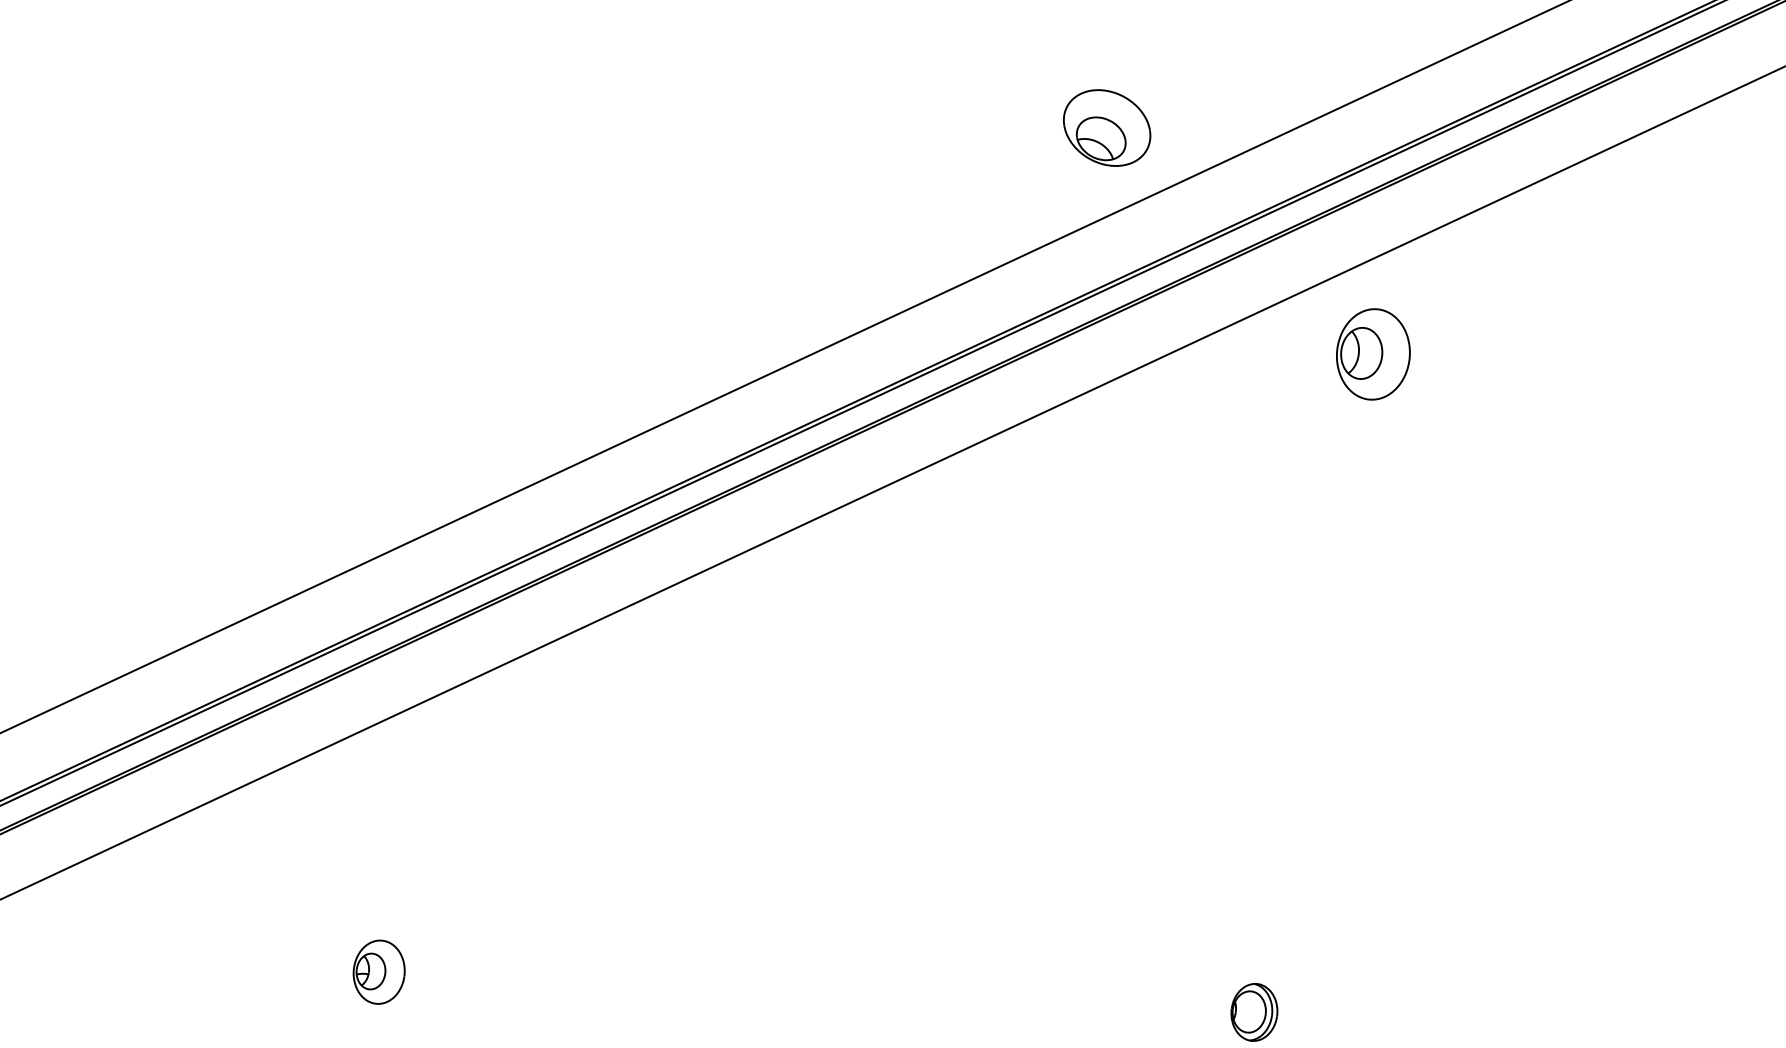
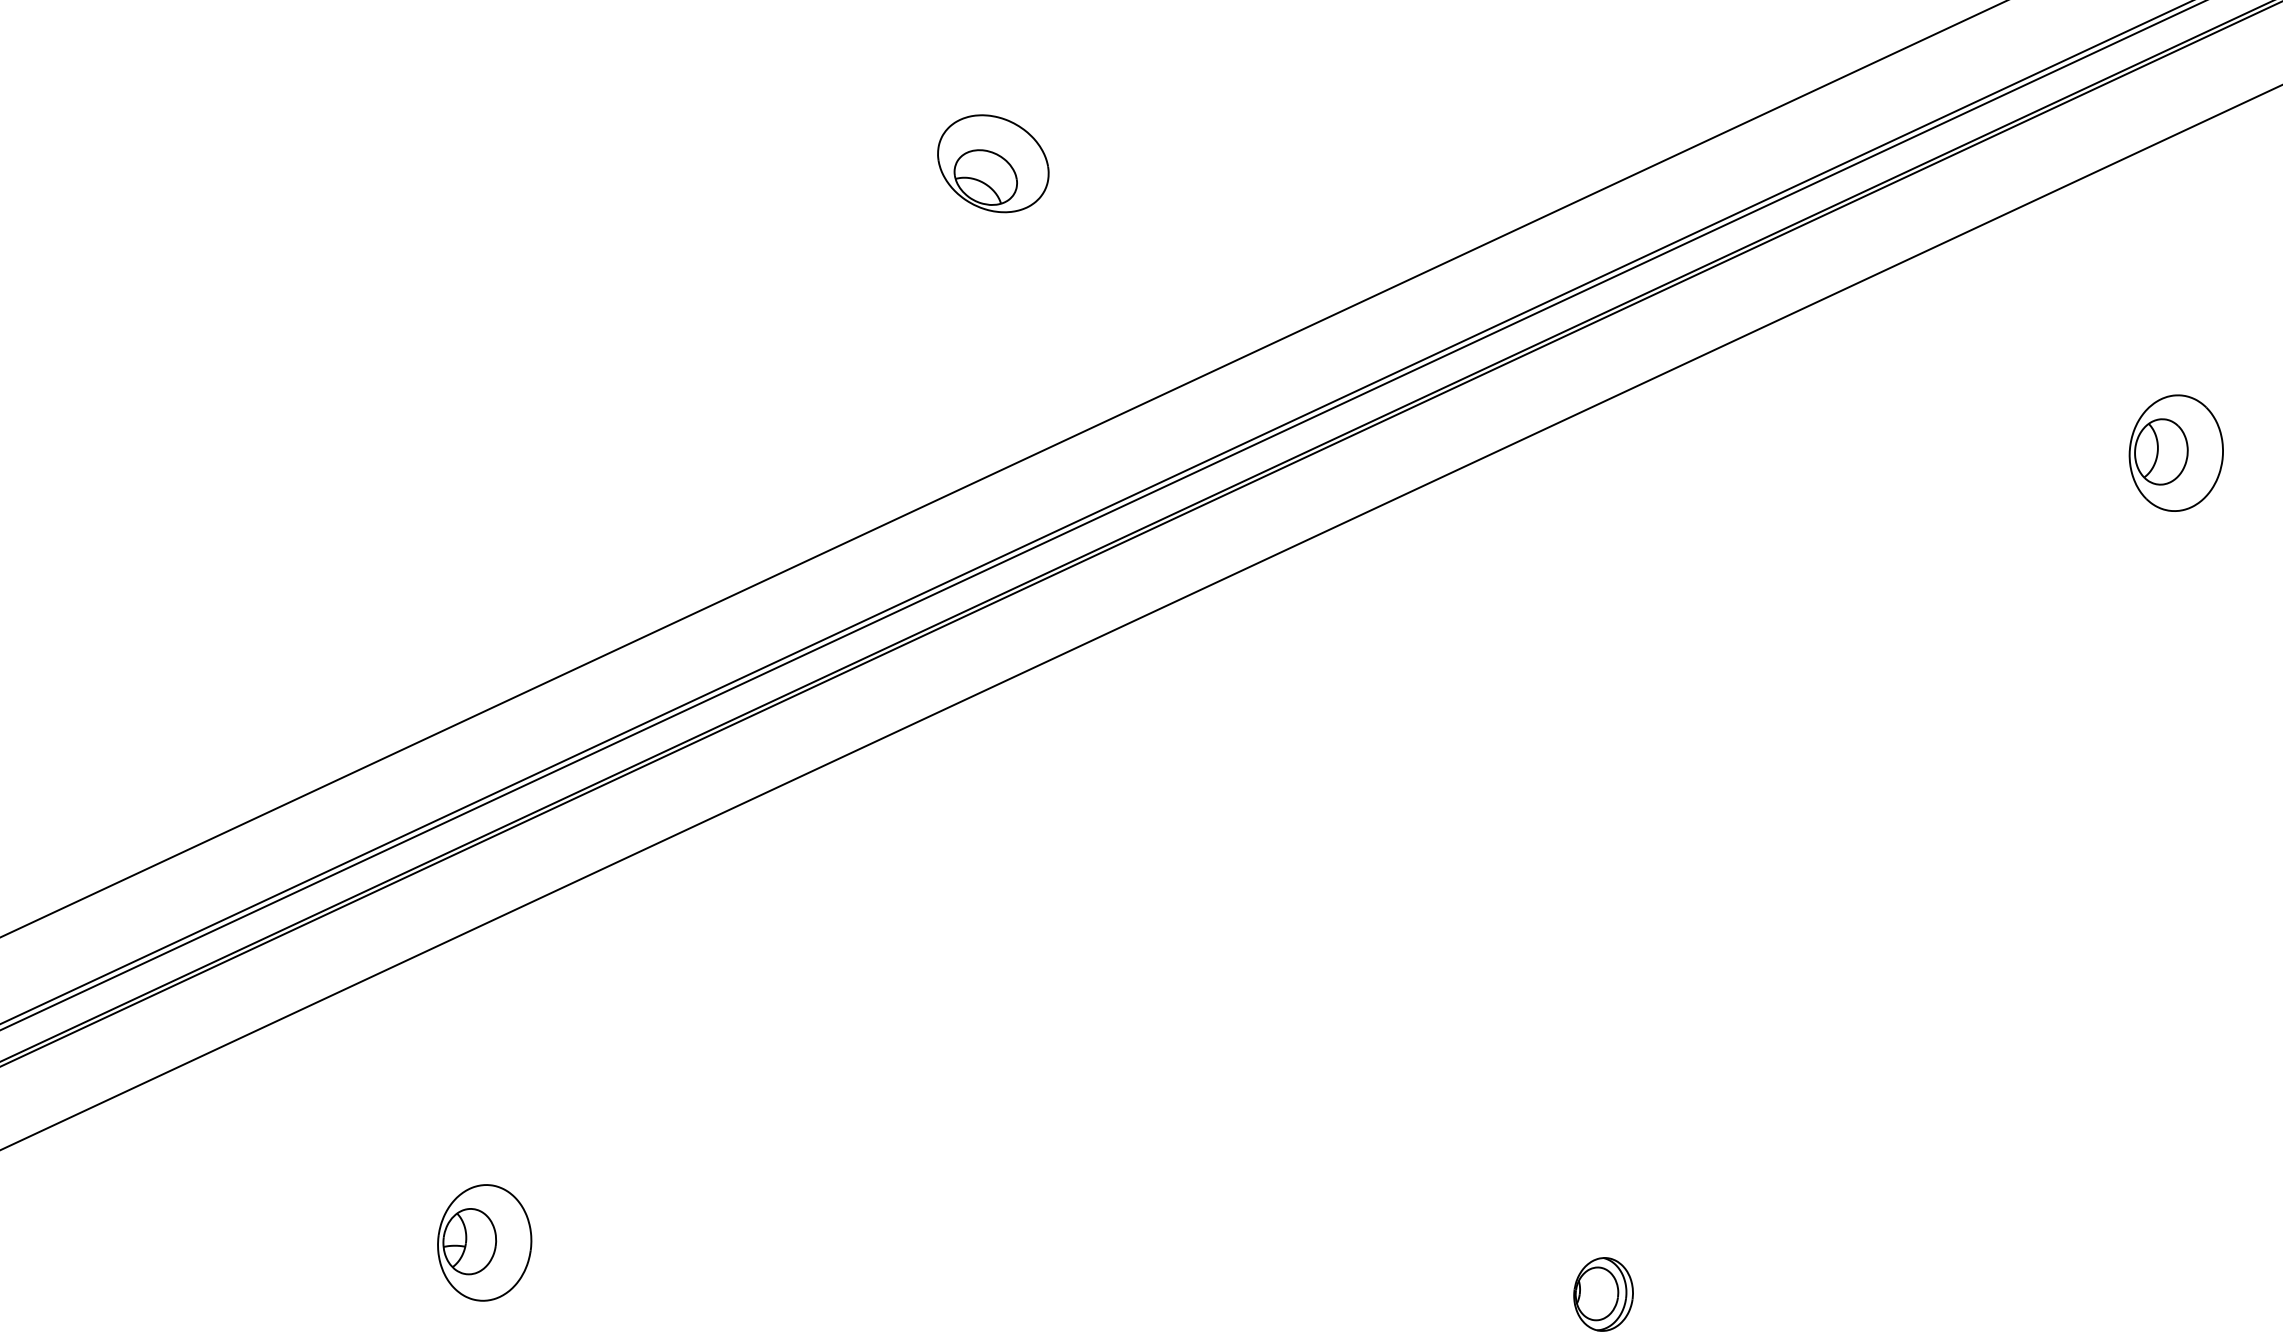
part: (1107, 127) -> (993, 163), moved
part: (1373, 354) -> (2176, 453), moved
part: (378, 972) -> (483, 1243), size x1.43

